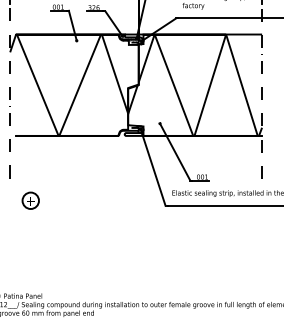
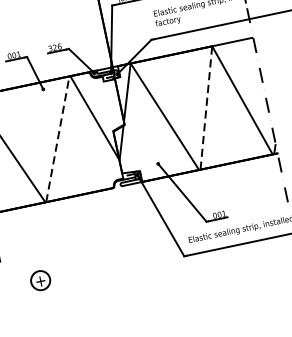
line: (210, 84) -> (206, 107), solid -> dashed
line: (80, 85) -> (58, 139), solid -> dashed
part: (30, 200) -> (40, 280), moved

